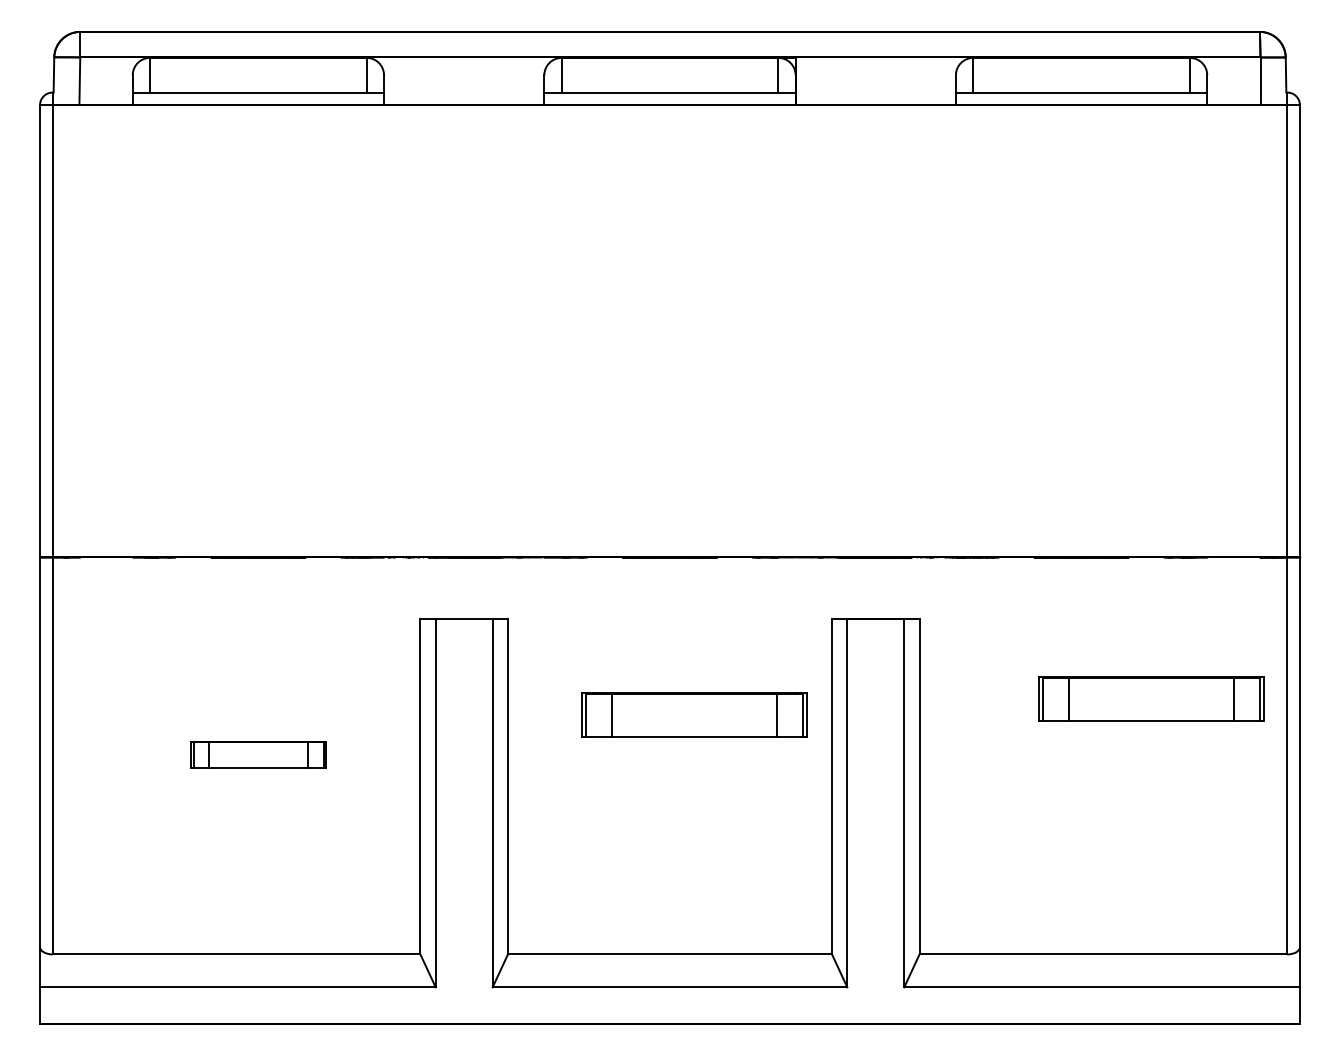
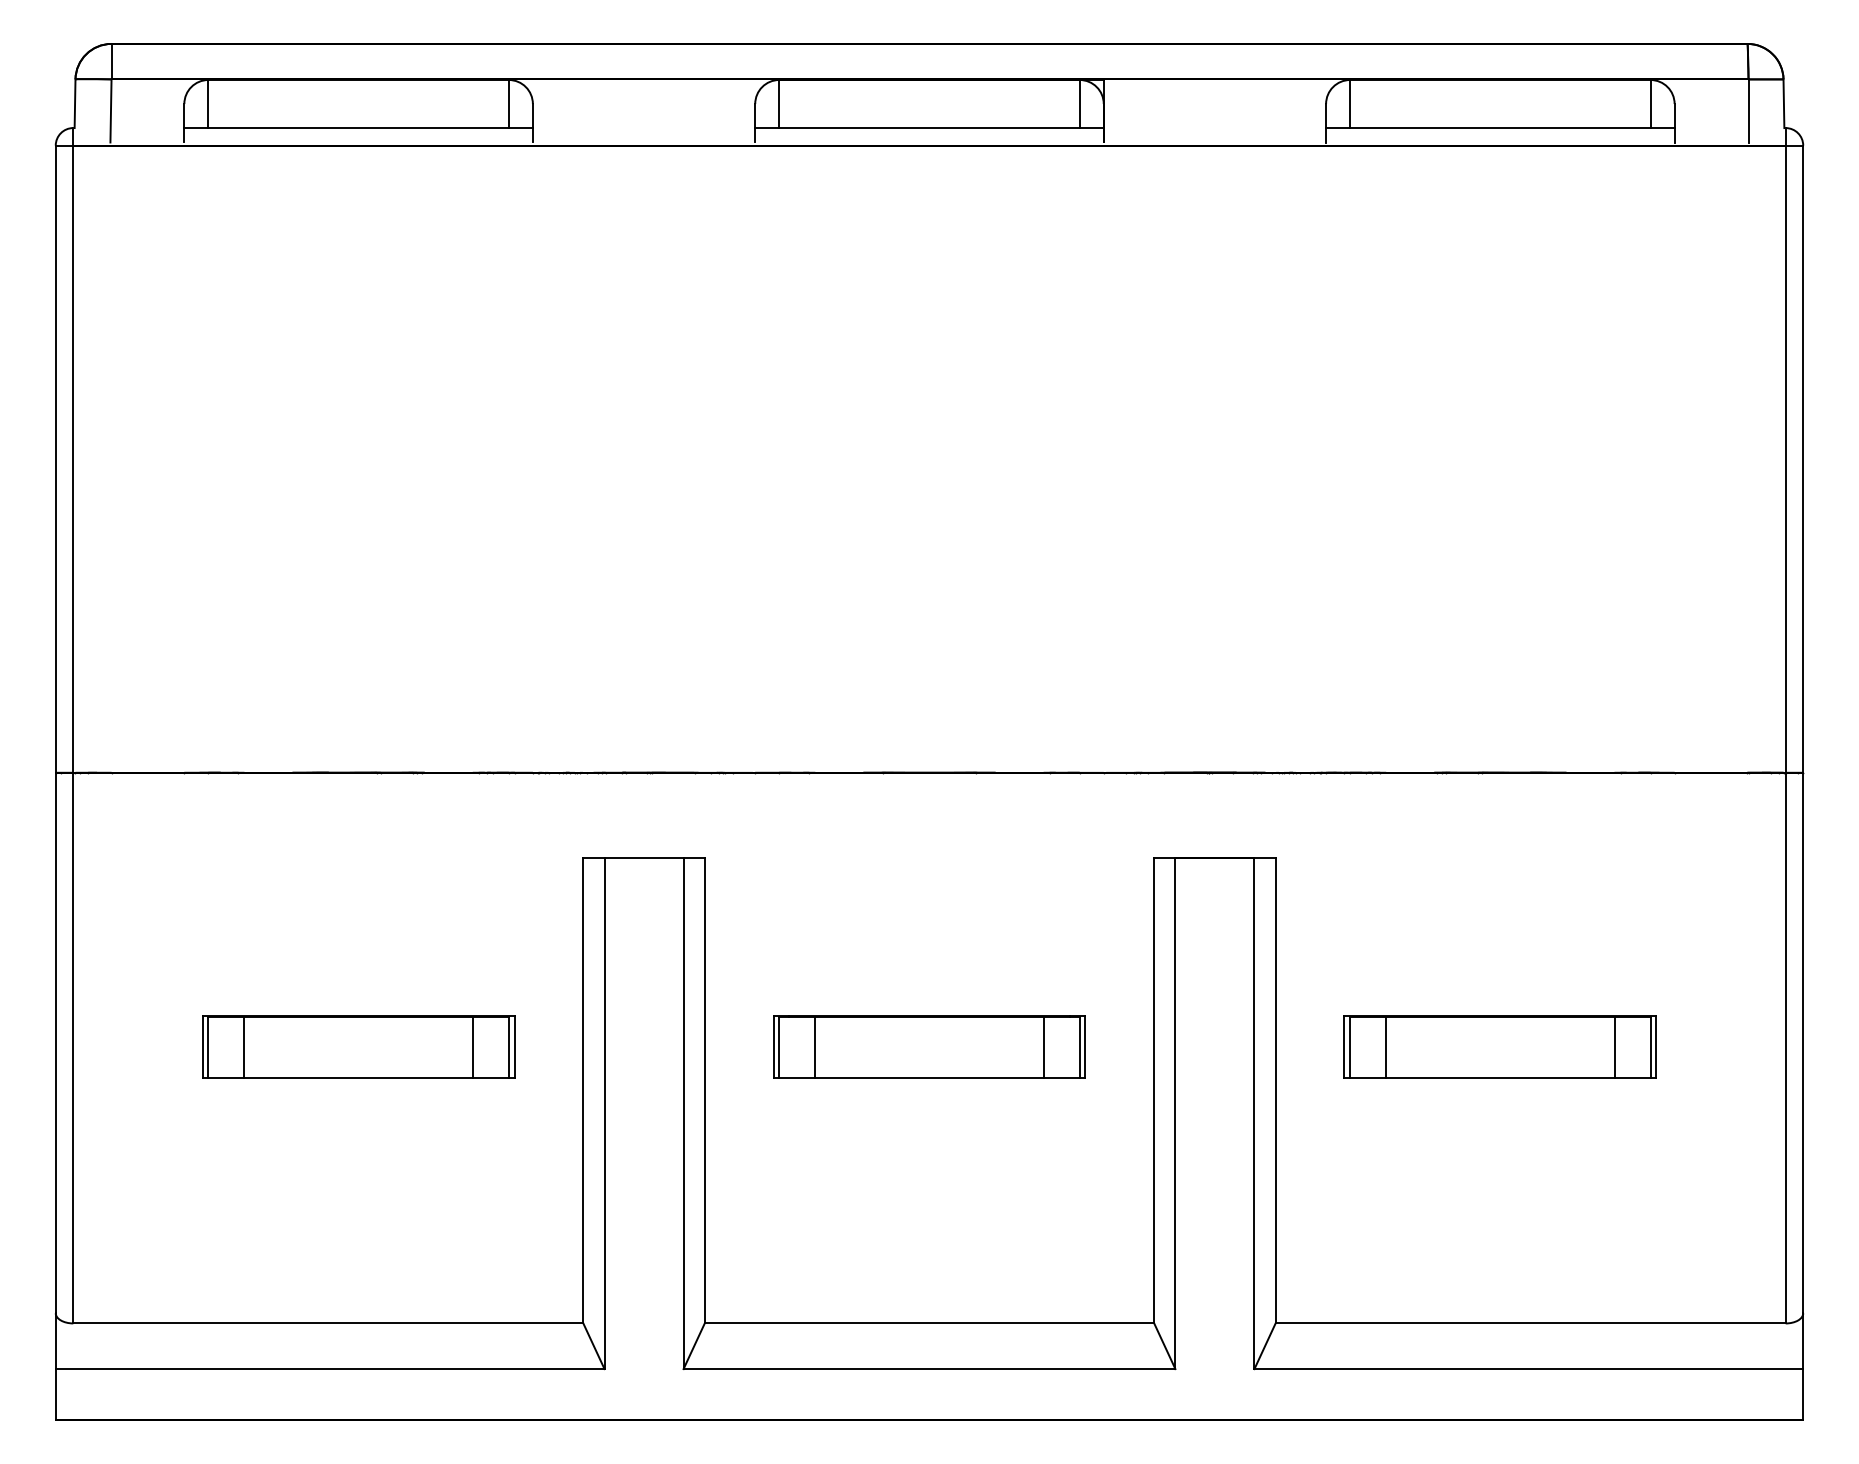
part: (1150, 698) -> (1499, 1046), moved
part: (694, 715) -> (929, 1046), moved
part: (258, 754) -> (358, 1046), size x1.67

